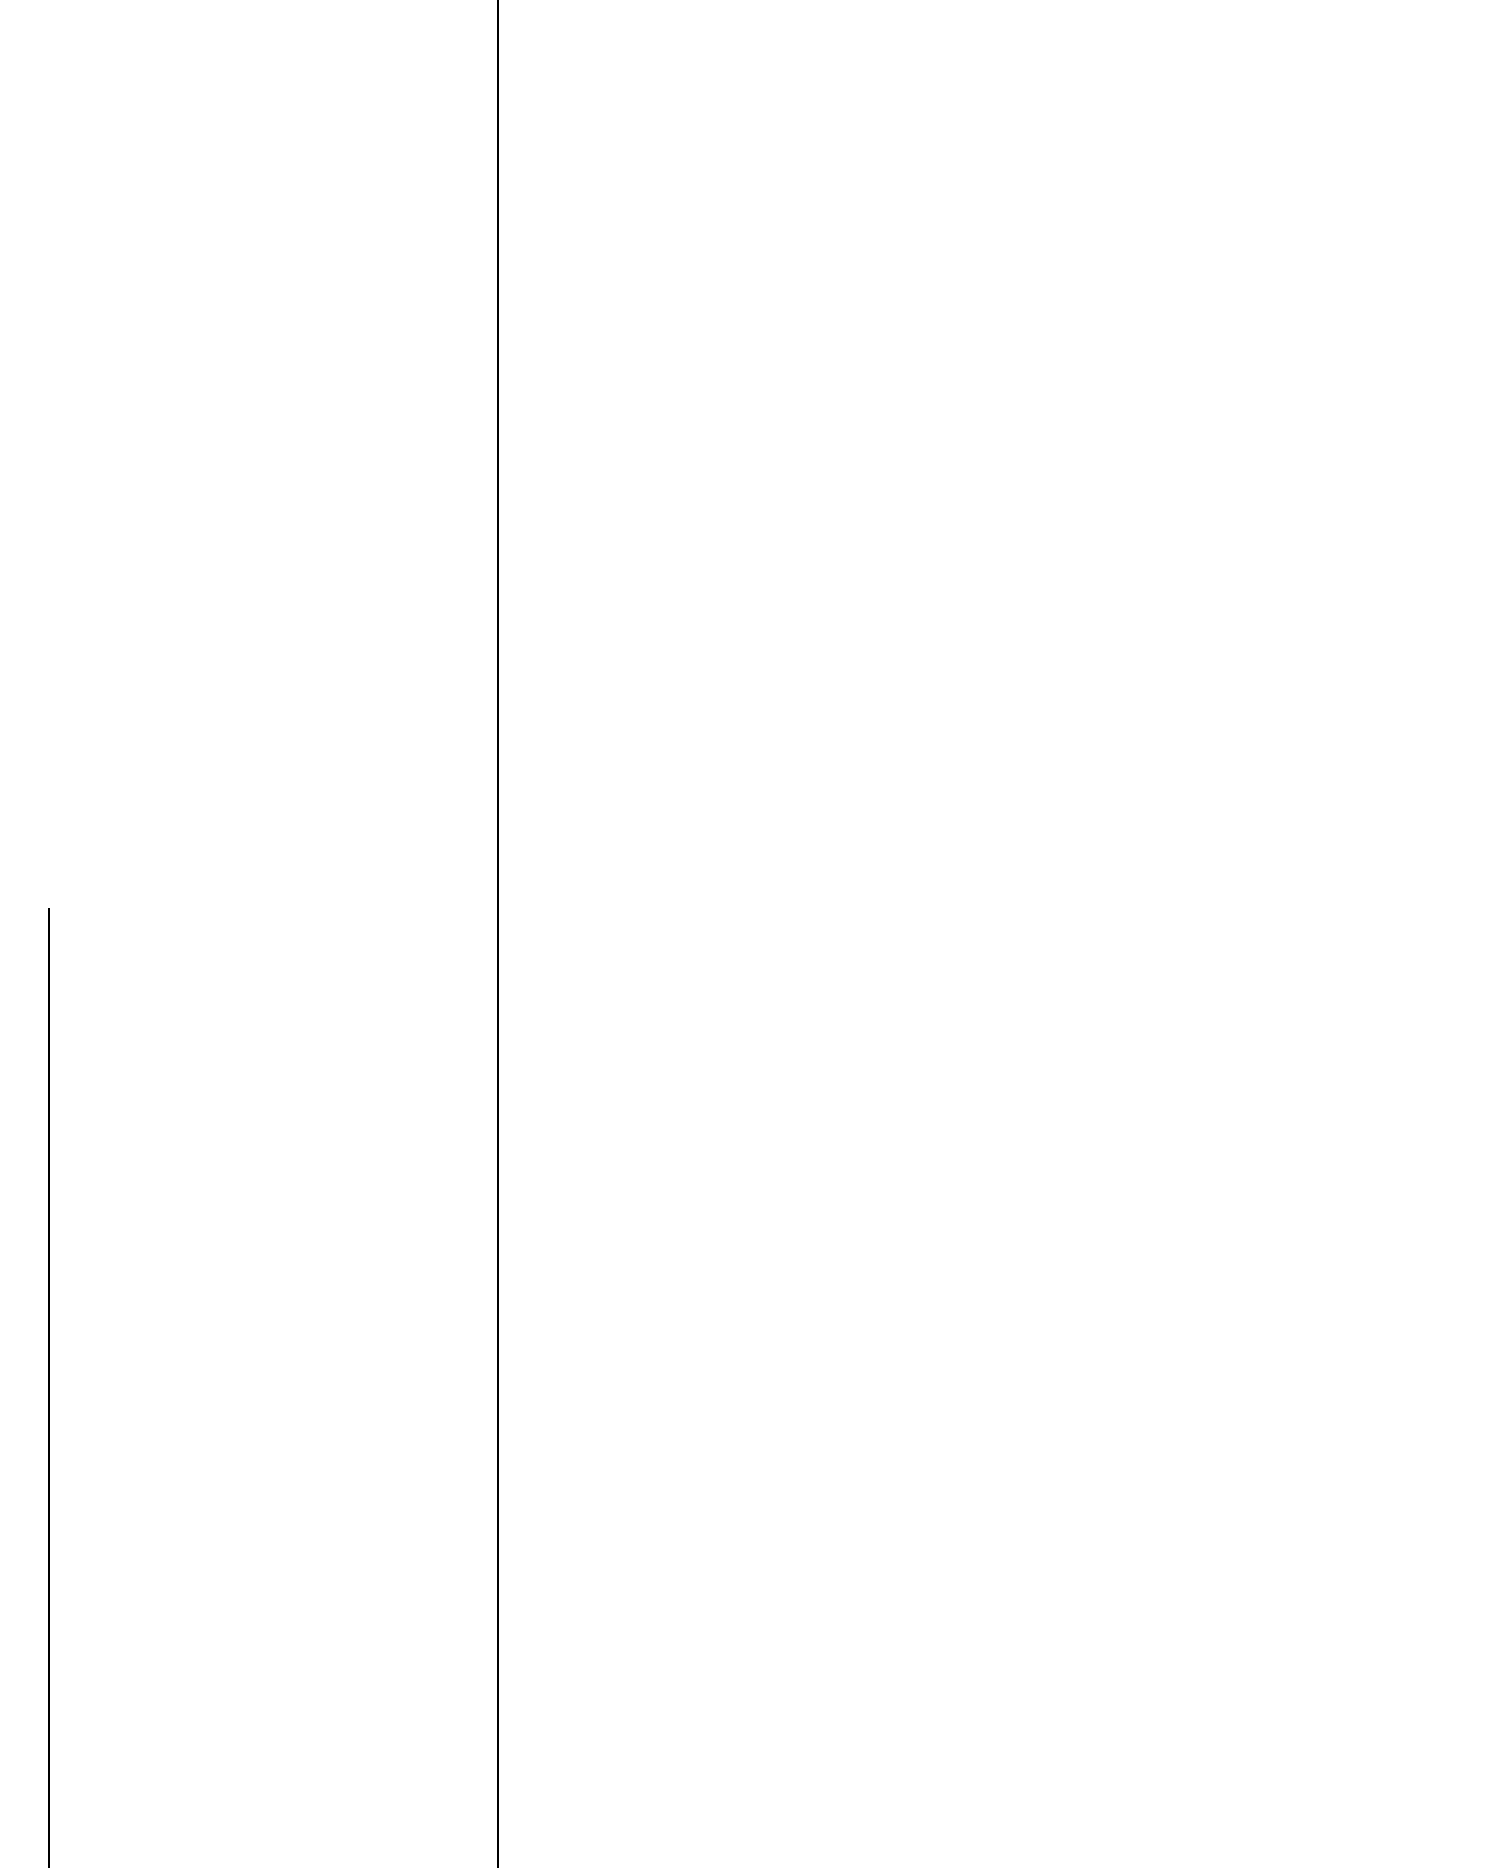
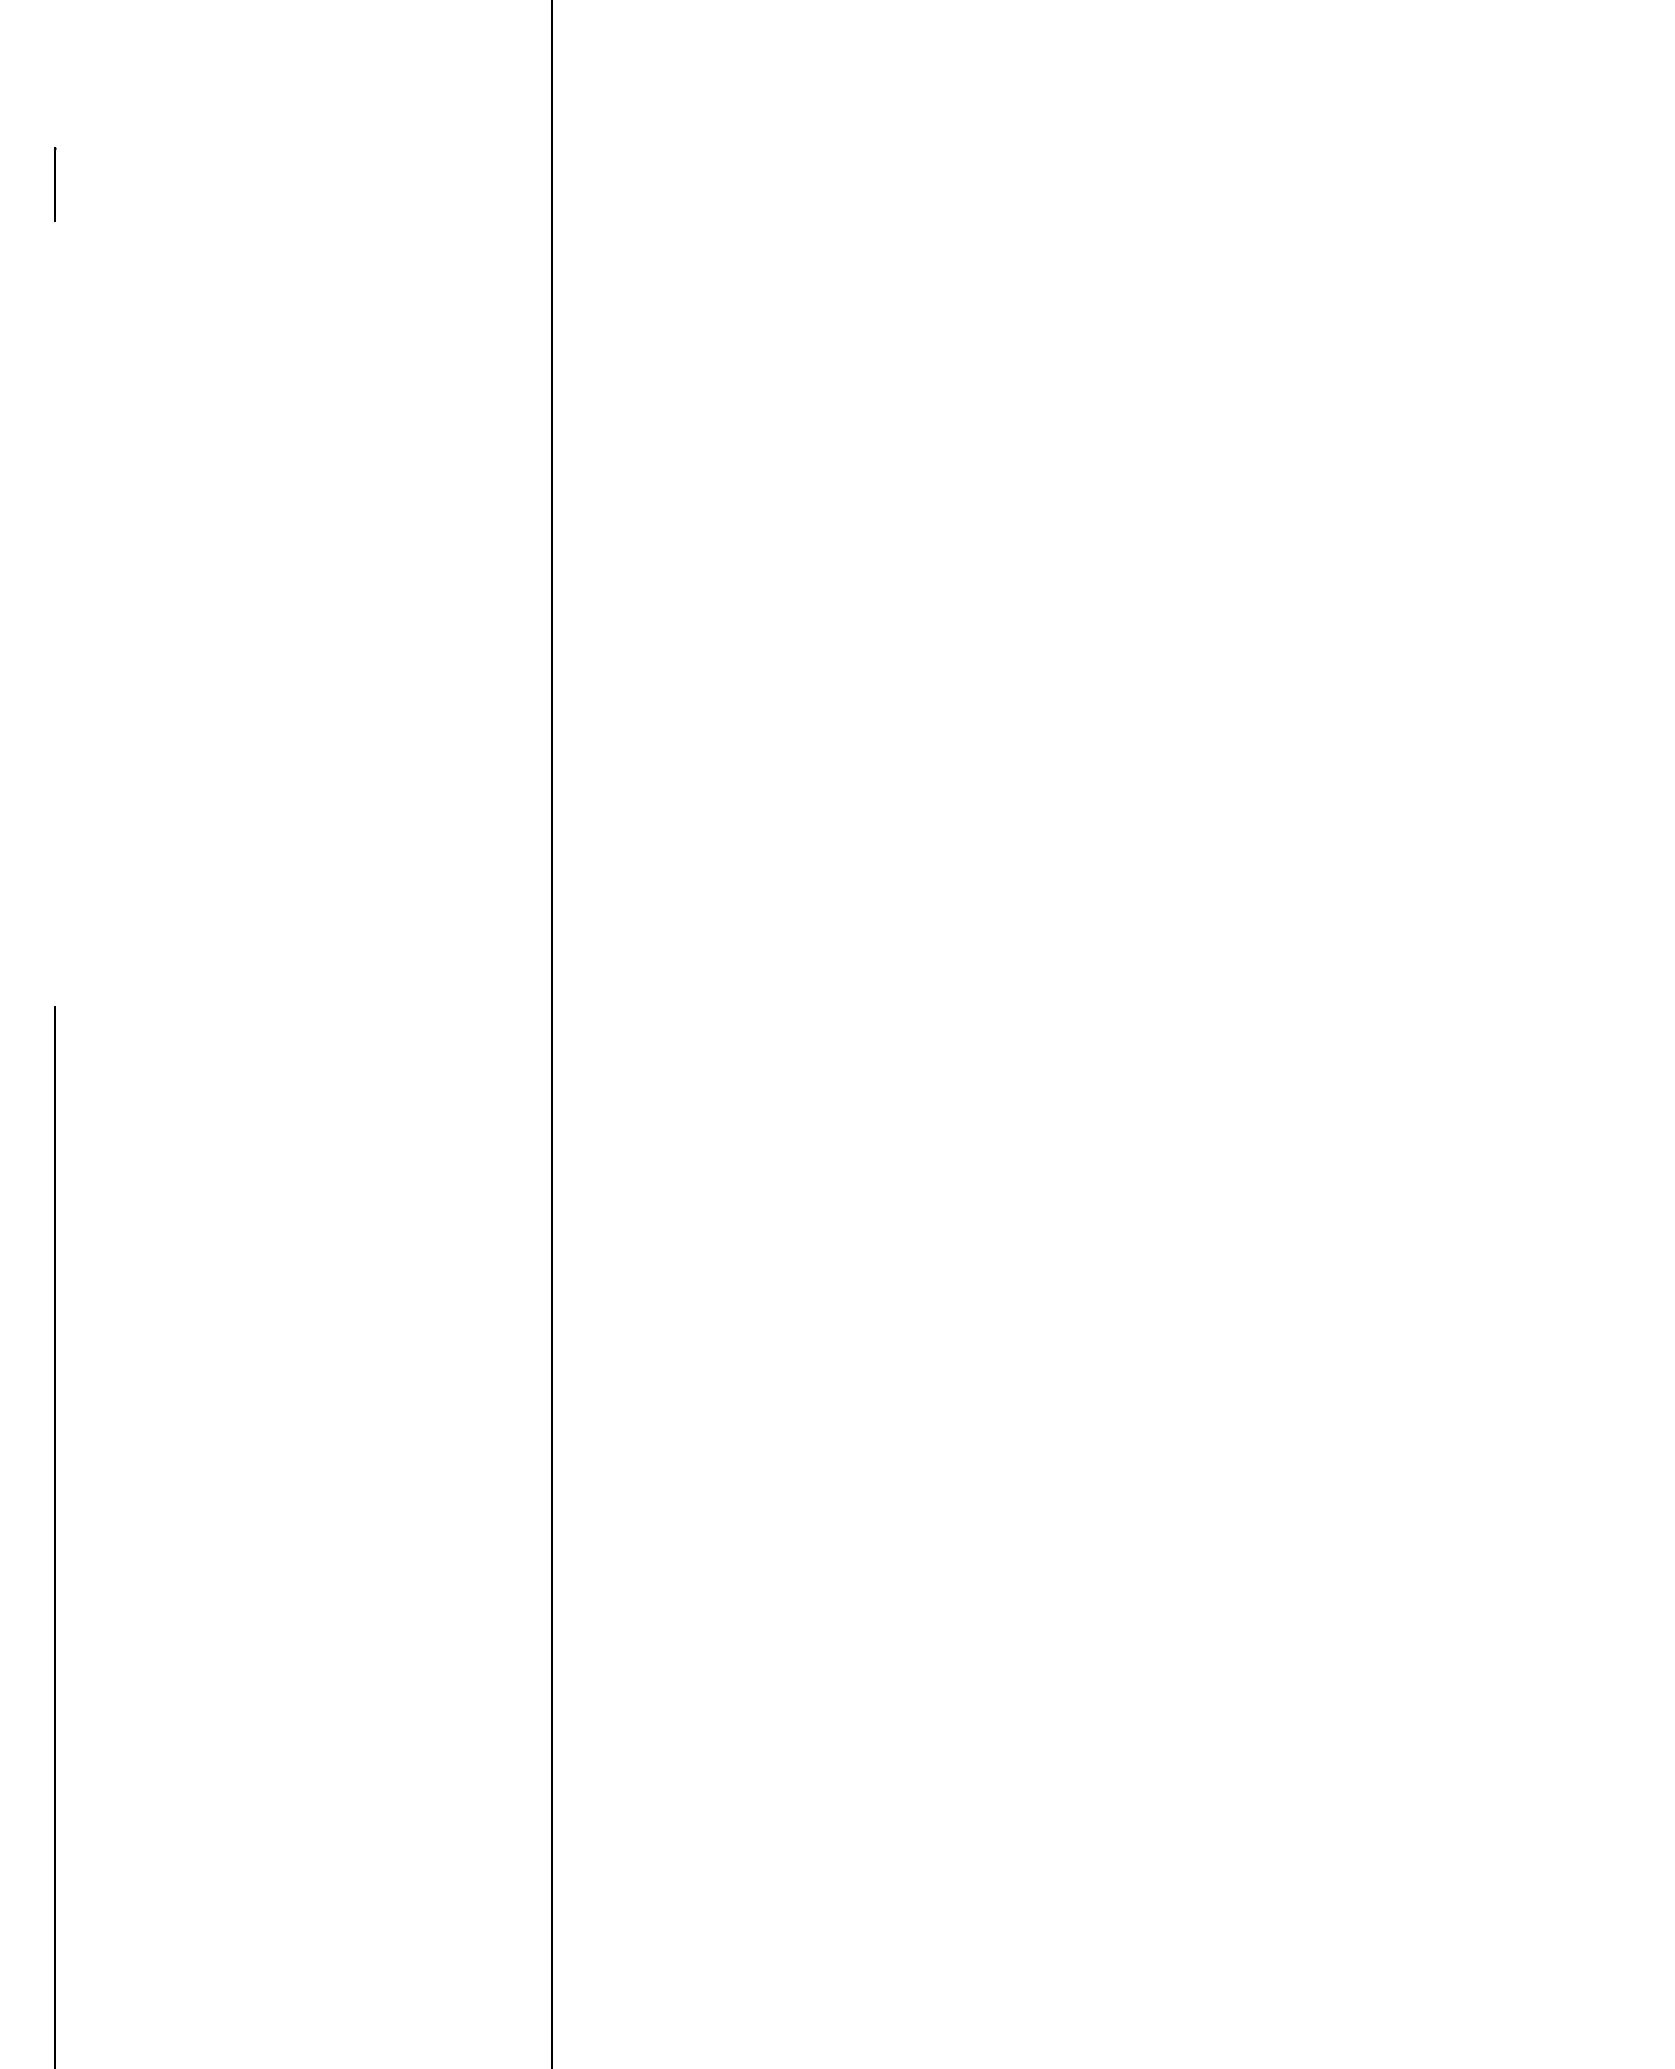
line: (49, 166) -> (55, 184), added

